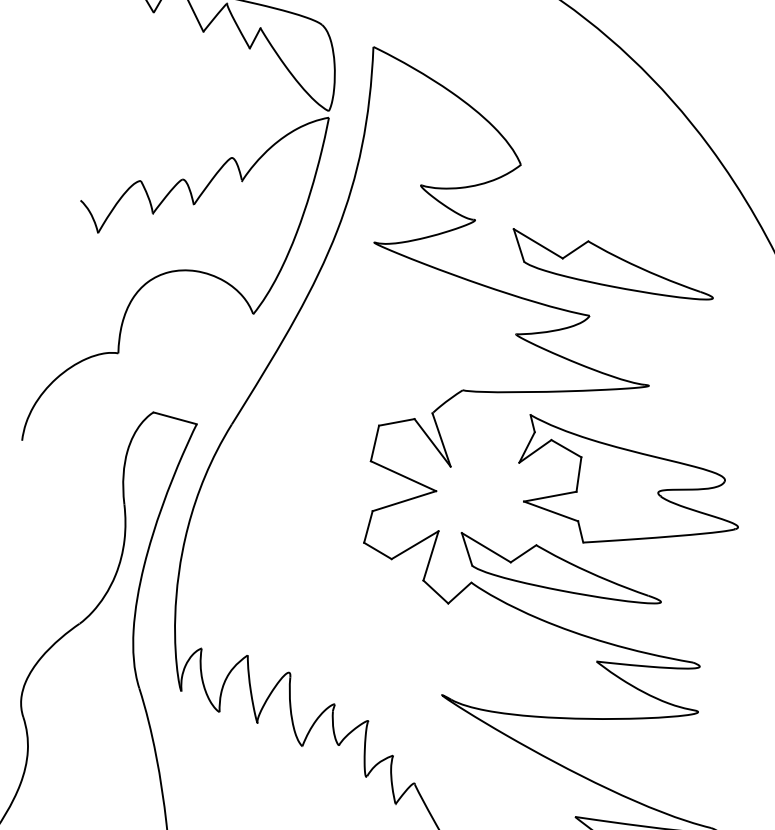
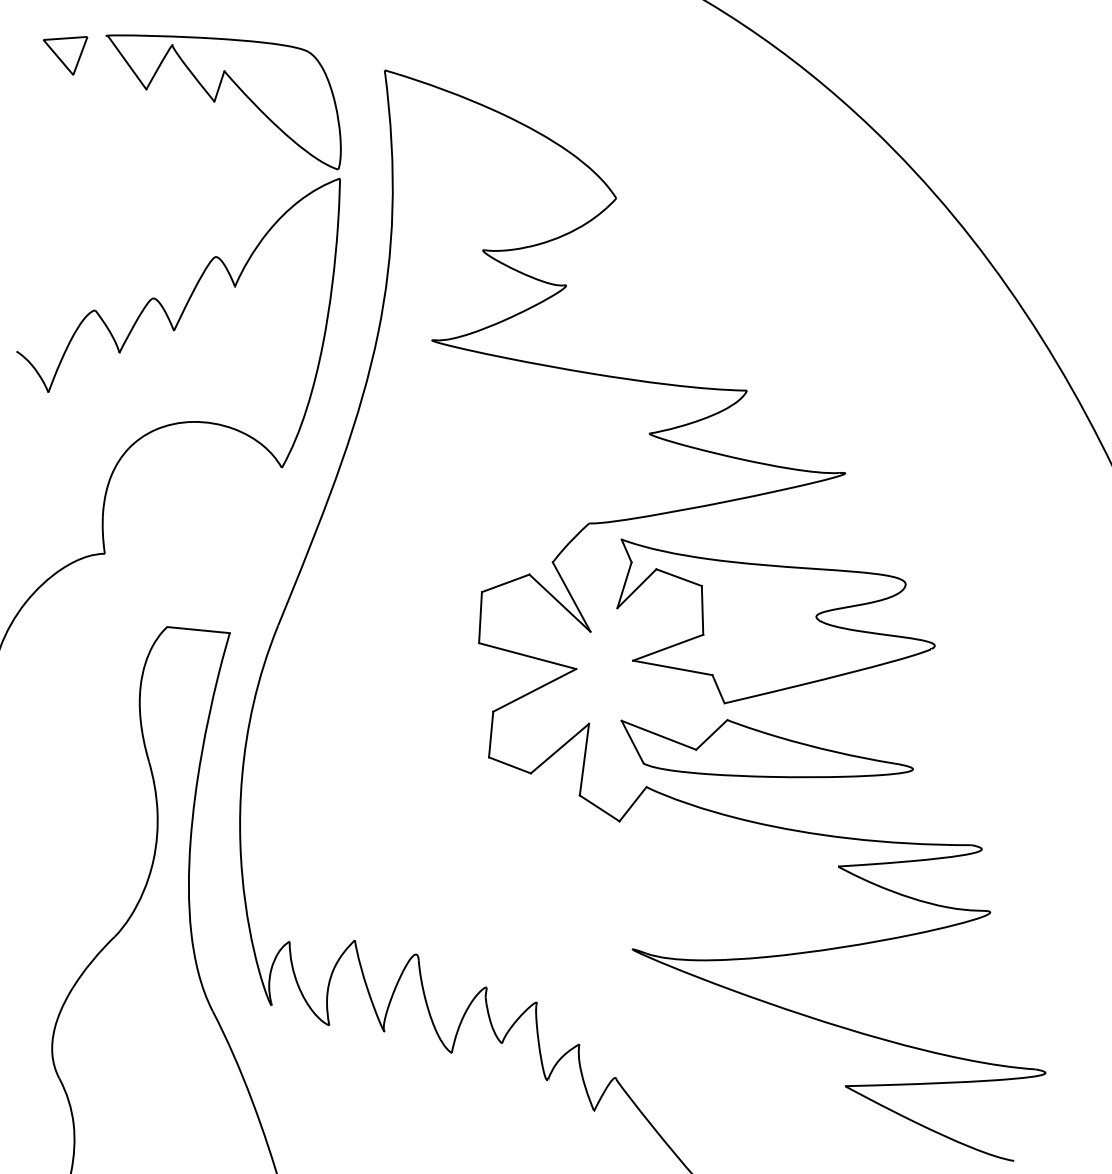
part: (612, 266) -> (766, 316), removed
part: (628, 491) -> (775, 621), moved

